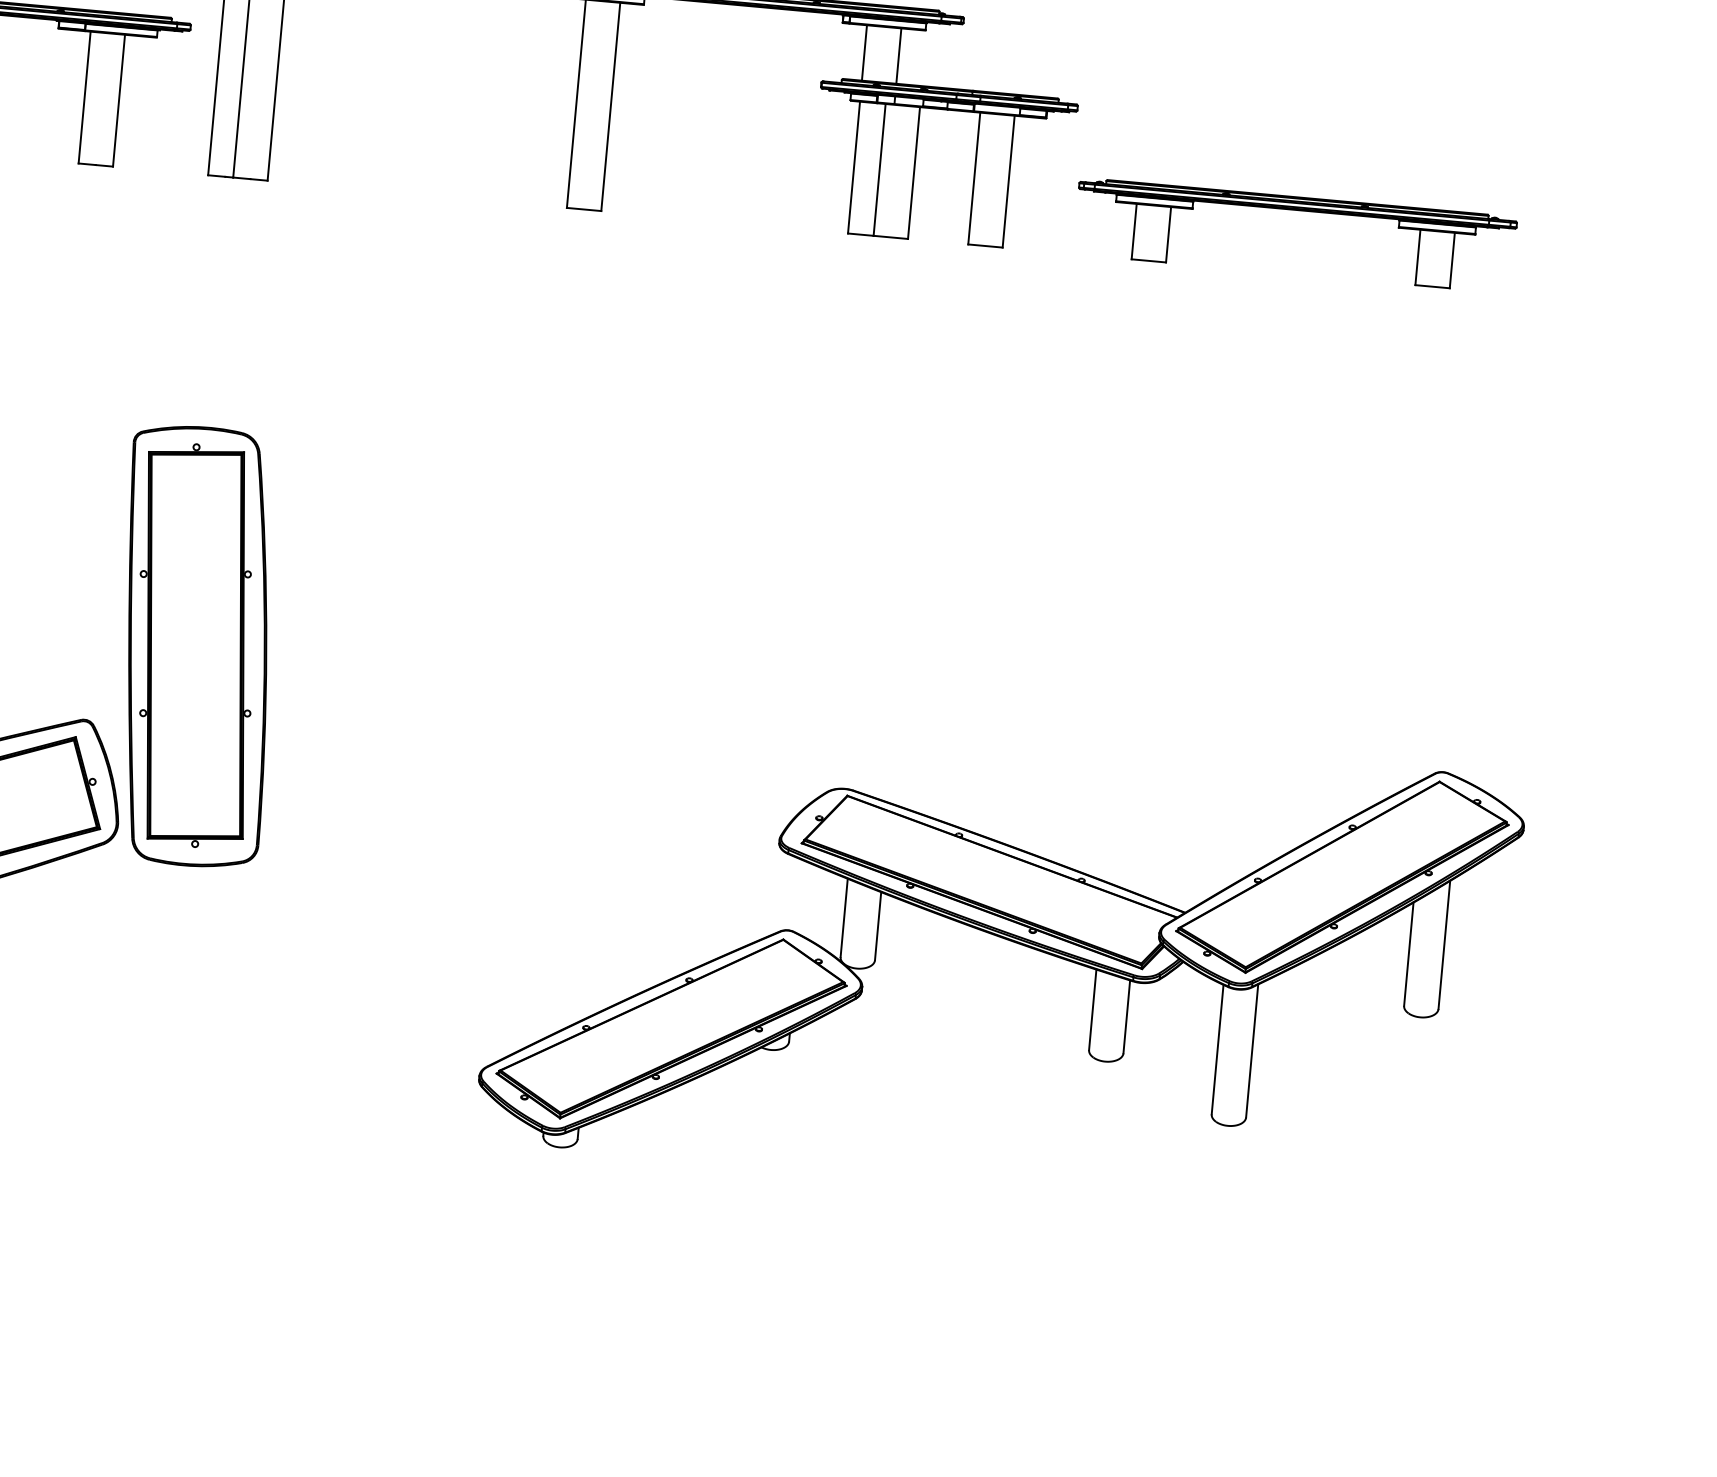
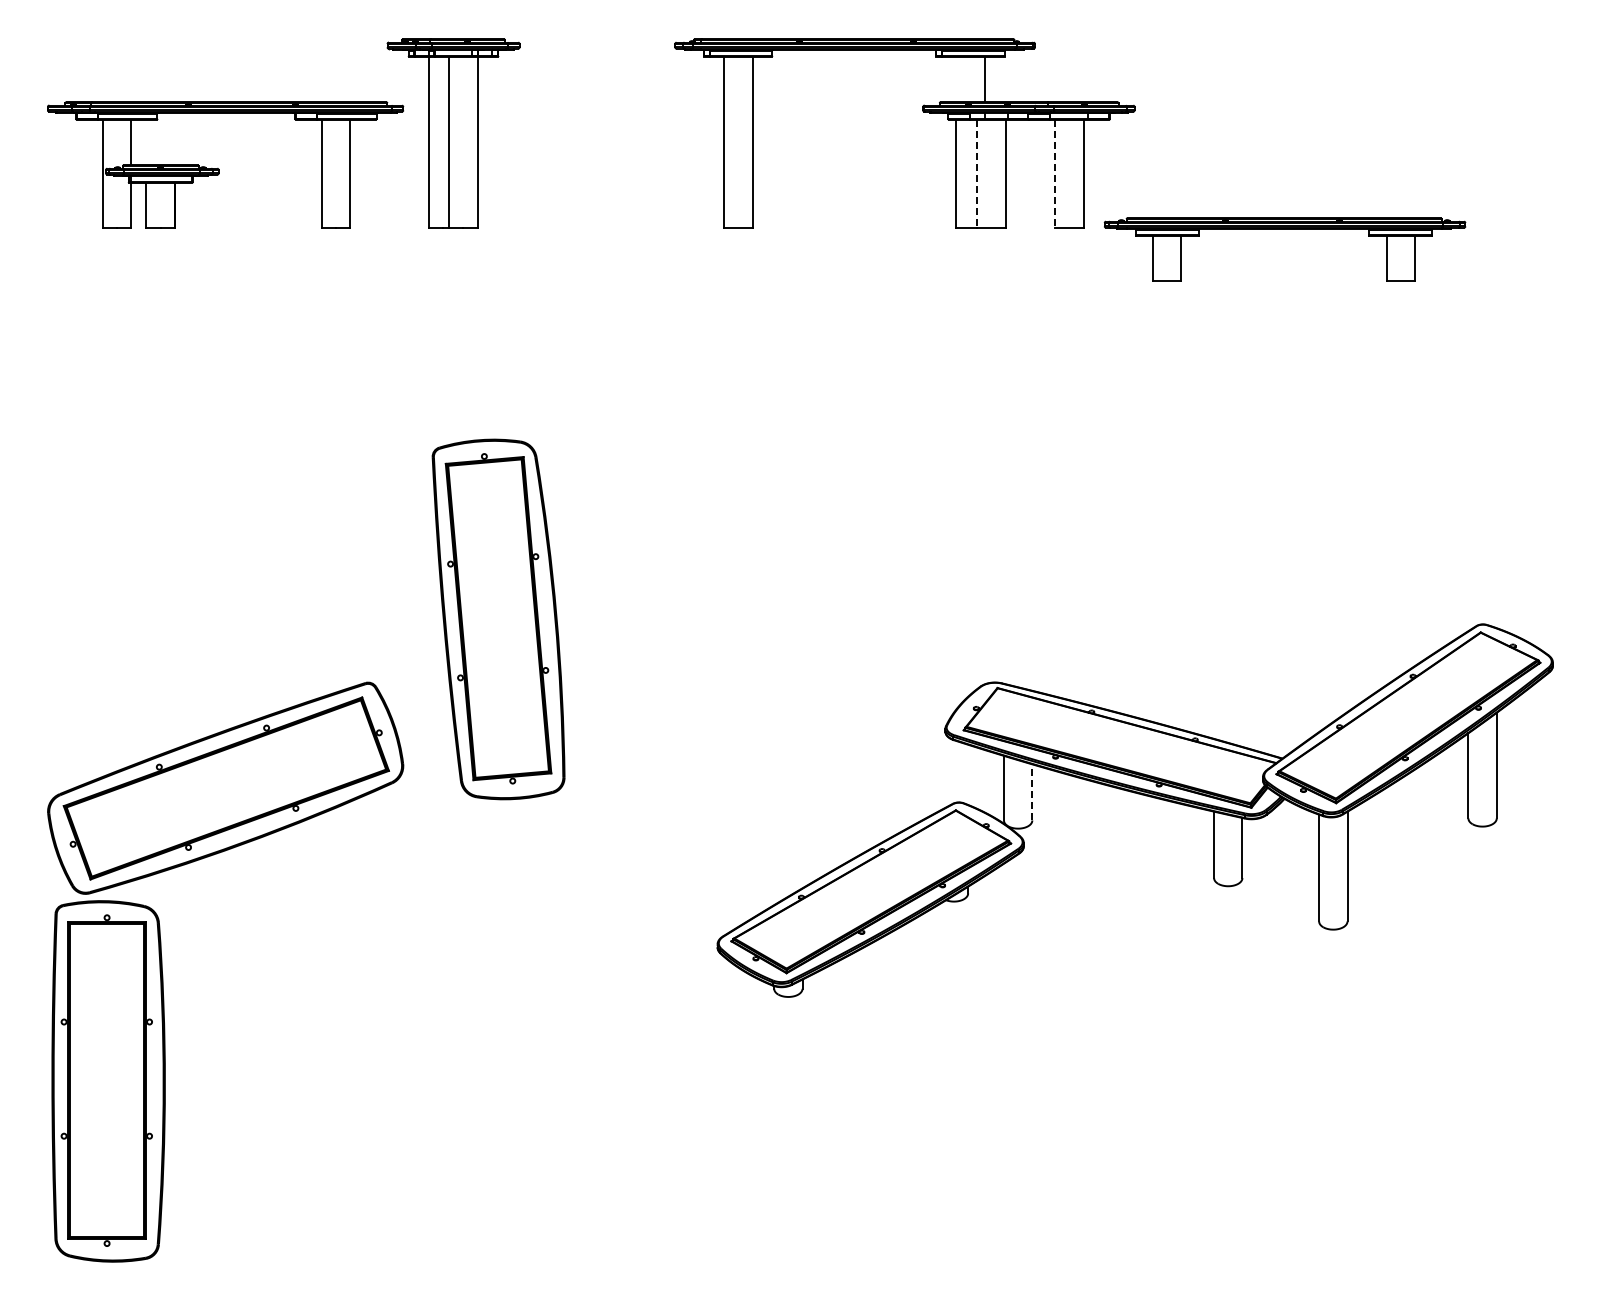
line: (864, 53) -> (956, 79), removed
line: (879, 170) -> (977, 174), solid -> dashed
line: (974, 179) -> (1055, 174), solid -> dashed
part: (1296, 211) -> (1284, 229), moved
part: (195, 646) -> (498, 619), moved
line: (878, 925) -> (1032, 791), solid -> dashed

